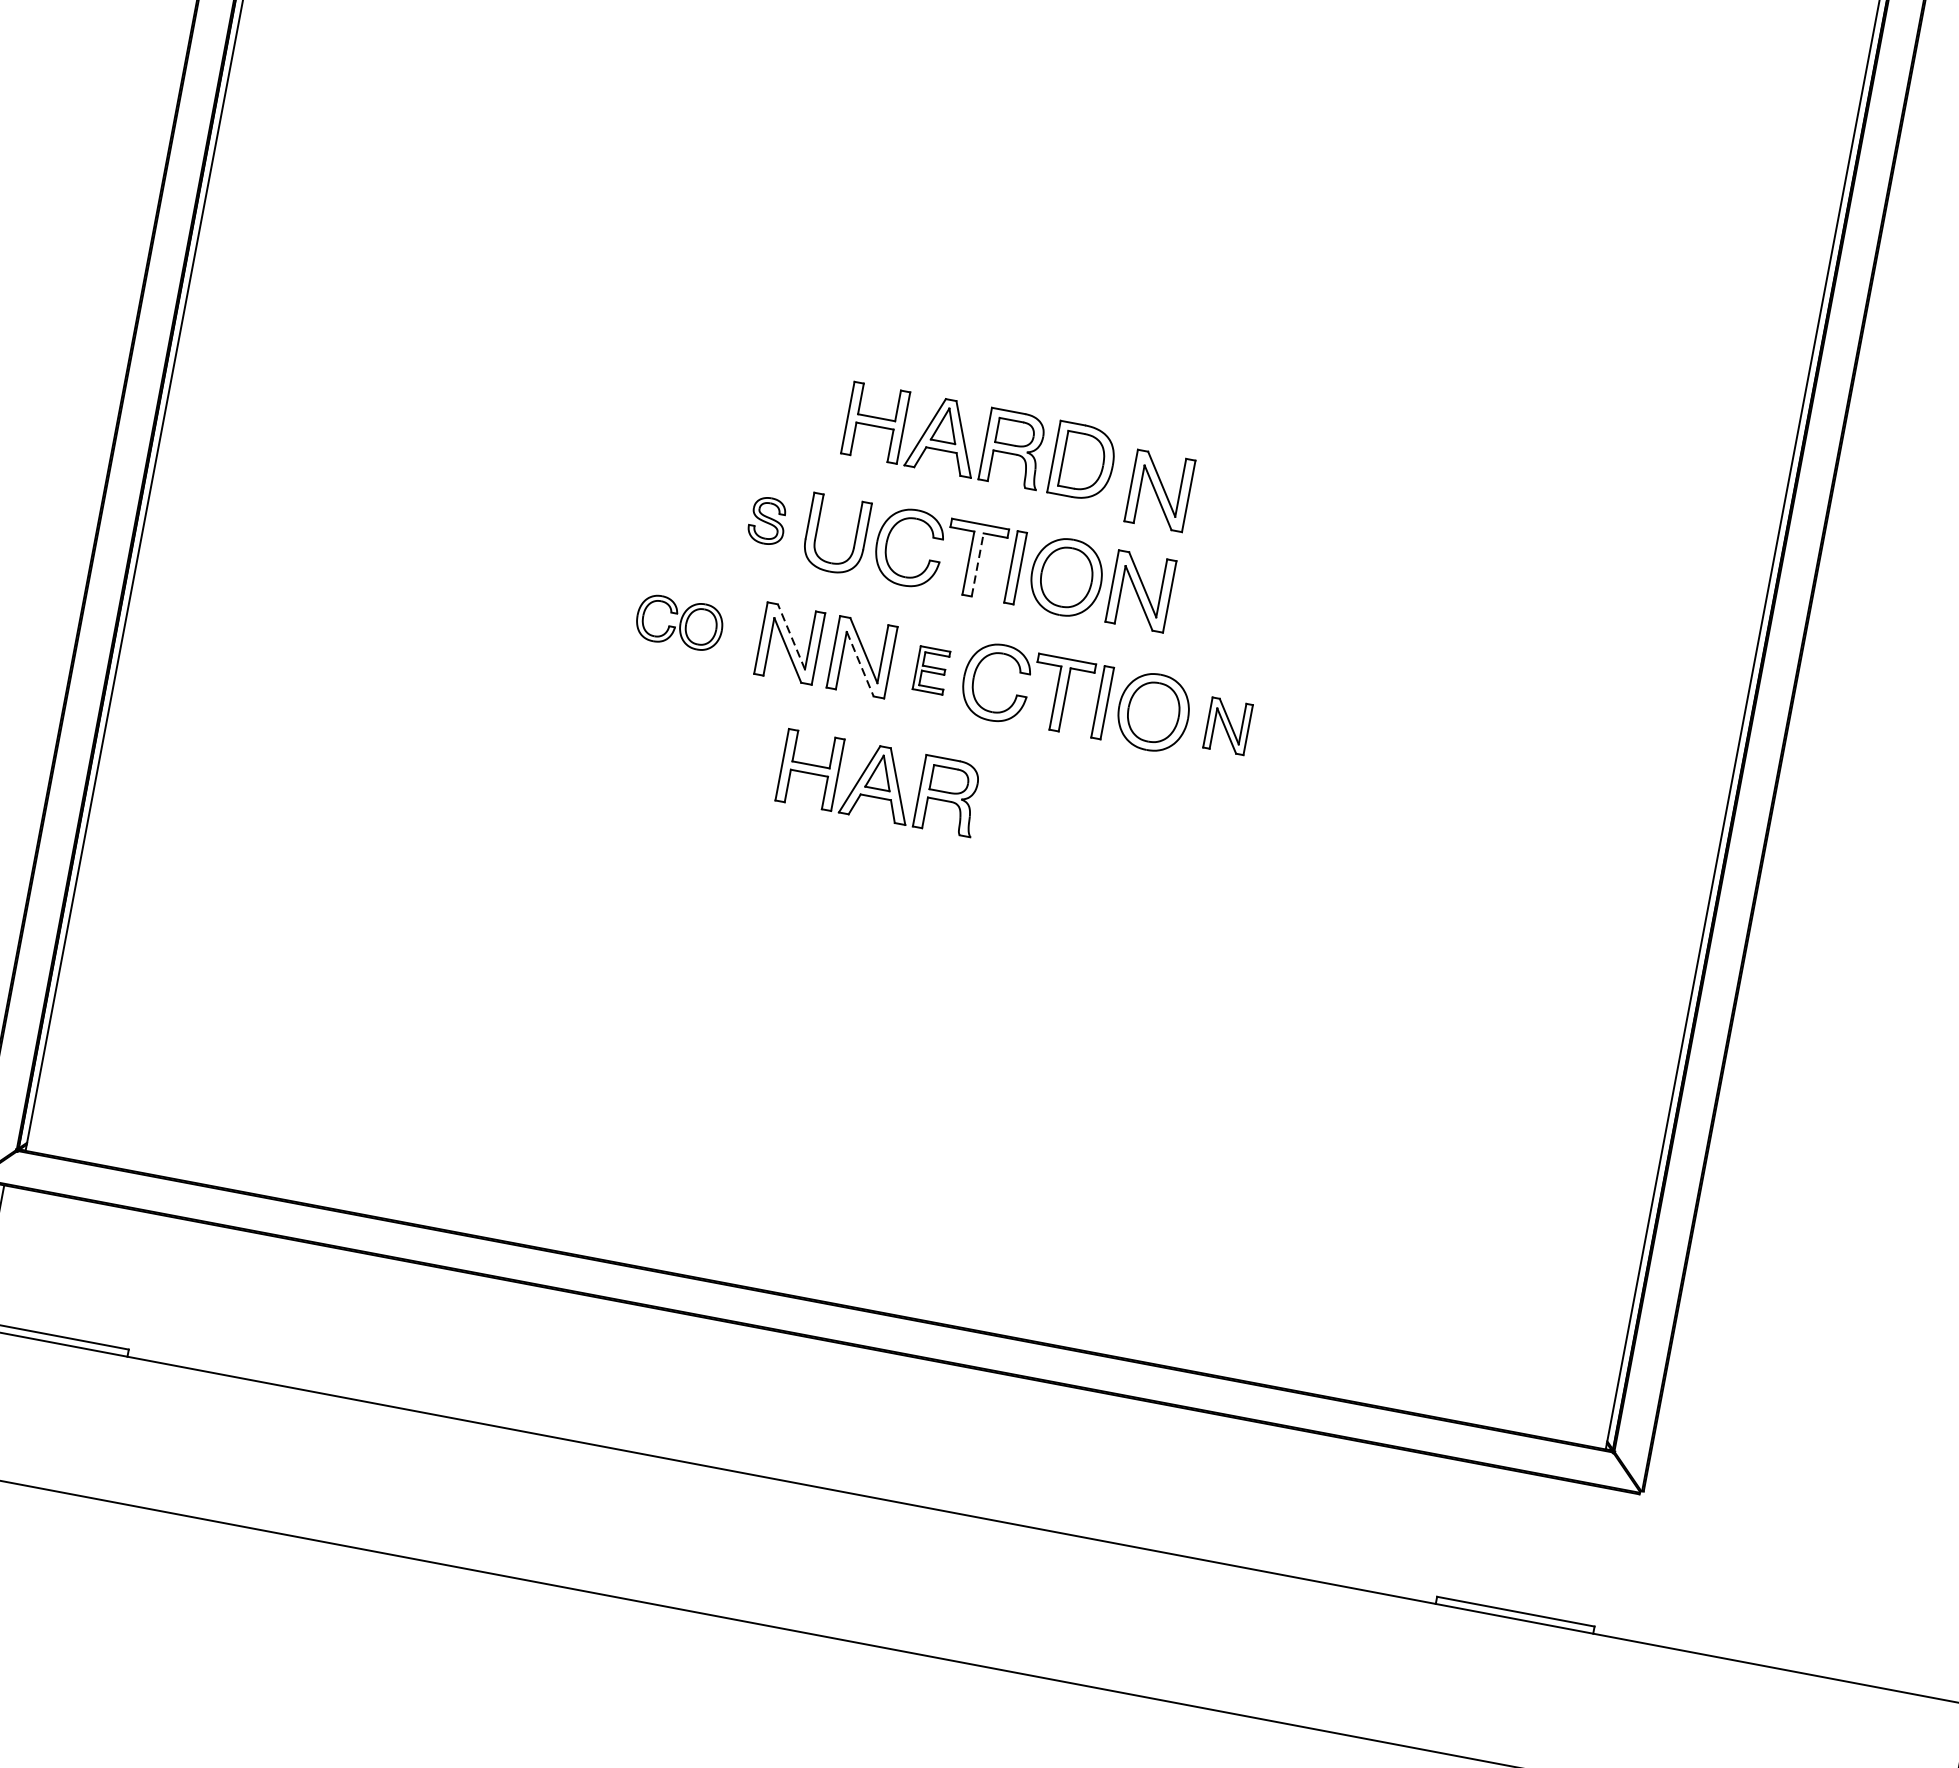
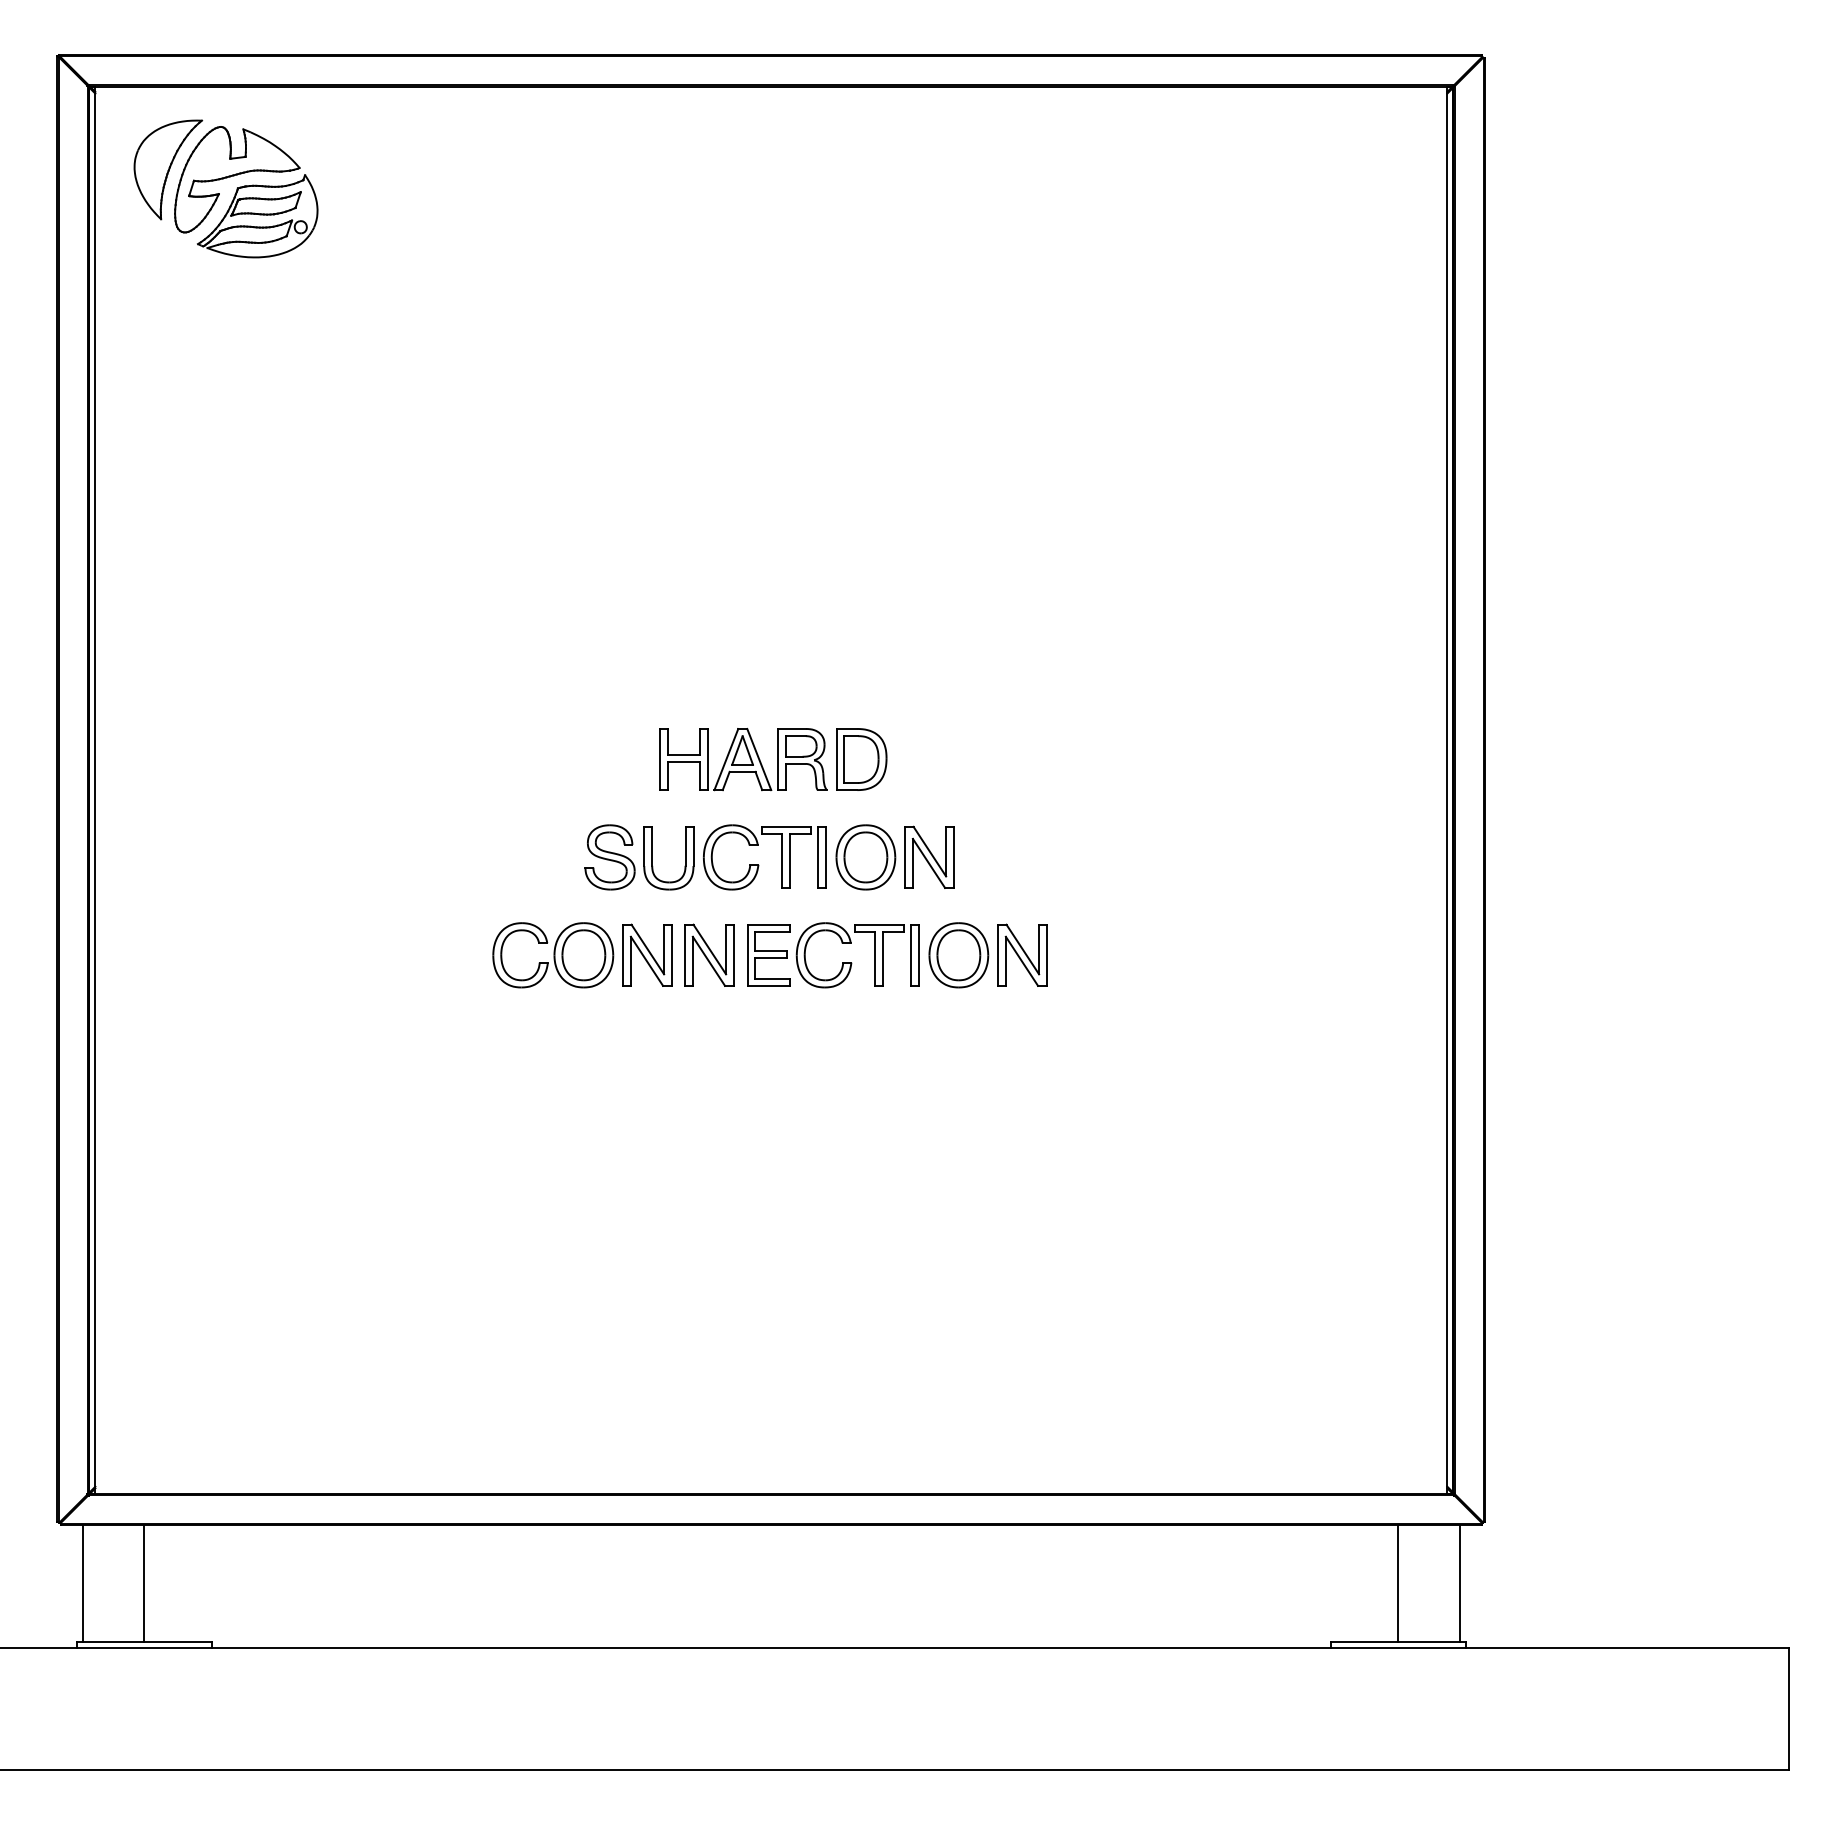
part: (1160, 489) -> (929, 770), removed
part: (766, 520) -> (609, 857), size x1.67
line: (977, 564) -> (790, 860), dashed -> solid
part: (679, 623) -> (553, 955), size x1.67
line: (791, 636) -> (647, 949), dashed -> solid
line: (860, 664) -> (709, 961), dashed -> solid
part: (931, 670) -> (768, 955), size x1.67
part: (1228, 725) -> (1022, 954), size x1.43
part: (879, 783) -> (743, 1056), removed
line: (63, 1266) -> (144, 1583), added
line: (1528, 1543) -> (1398, 1583), added
line: (1600, 1557) -> (1459, 1583), added

